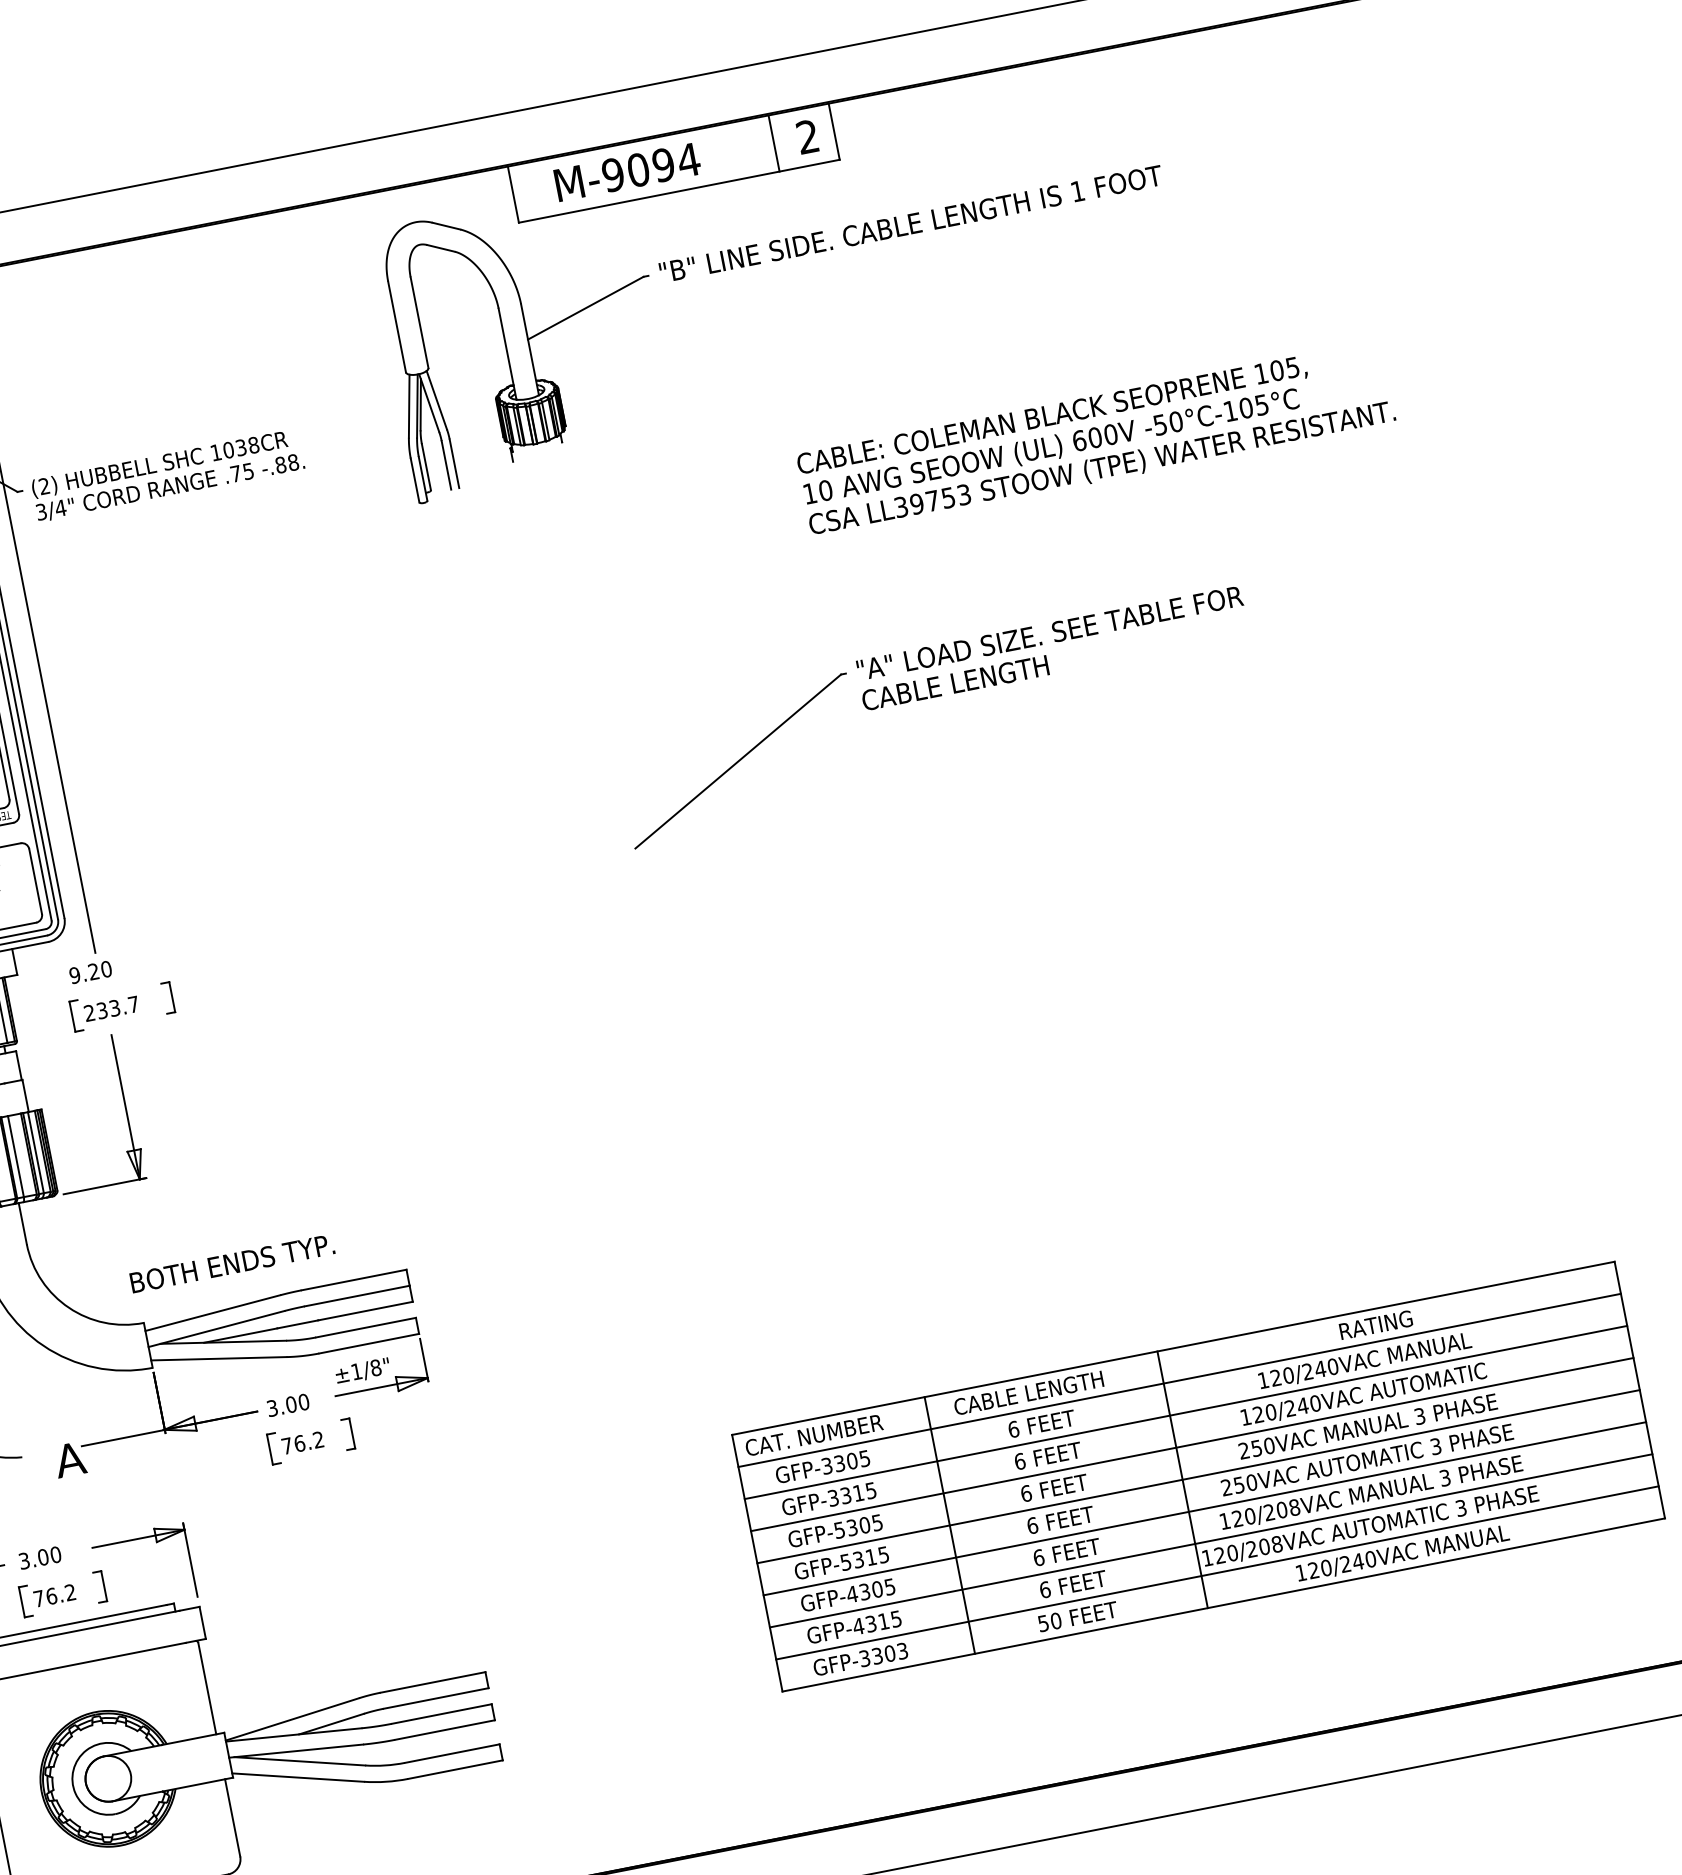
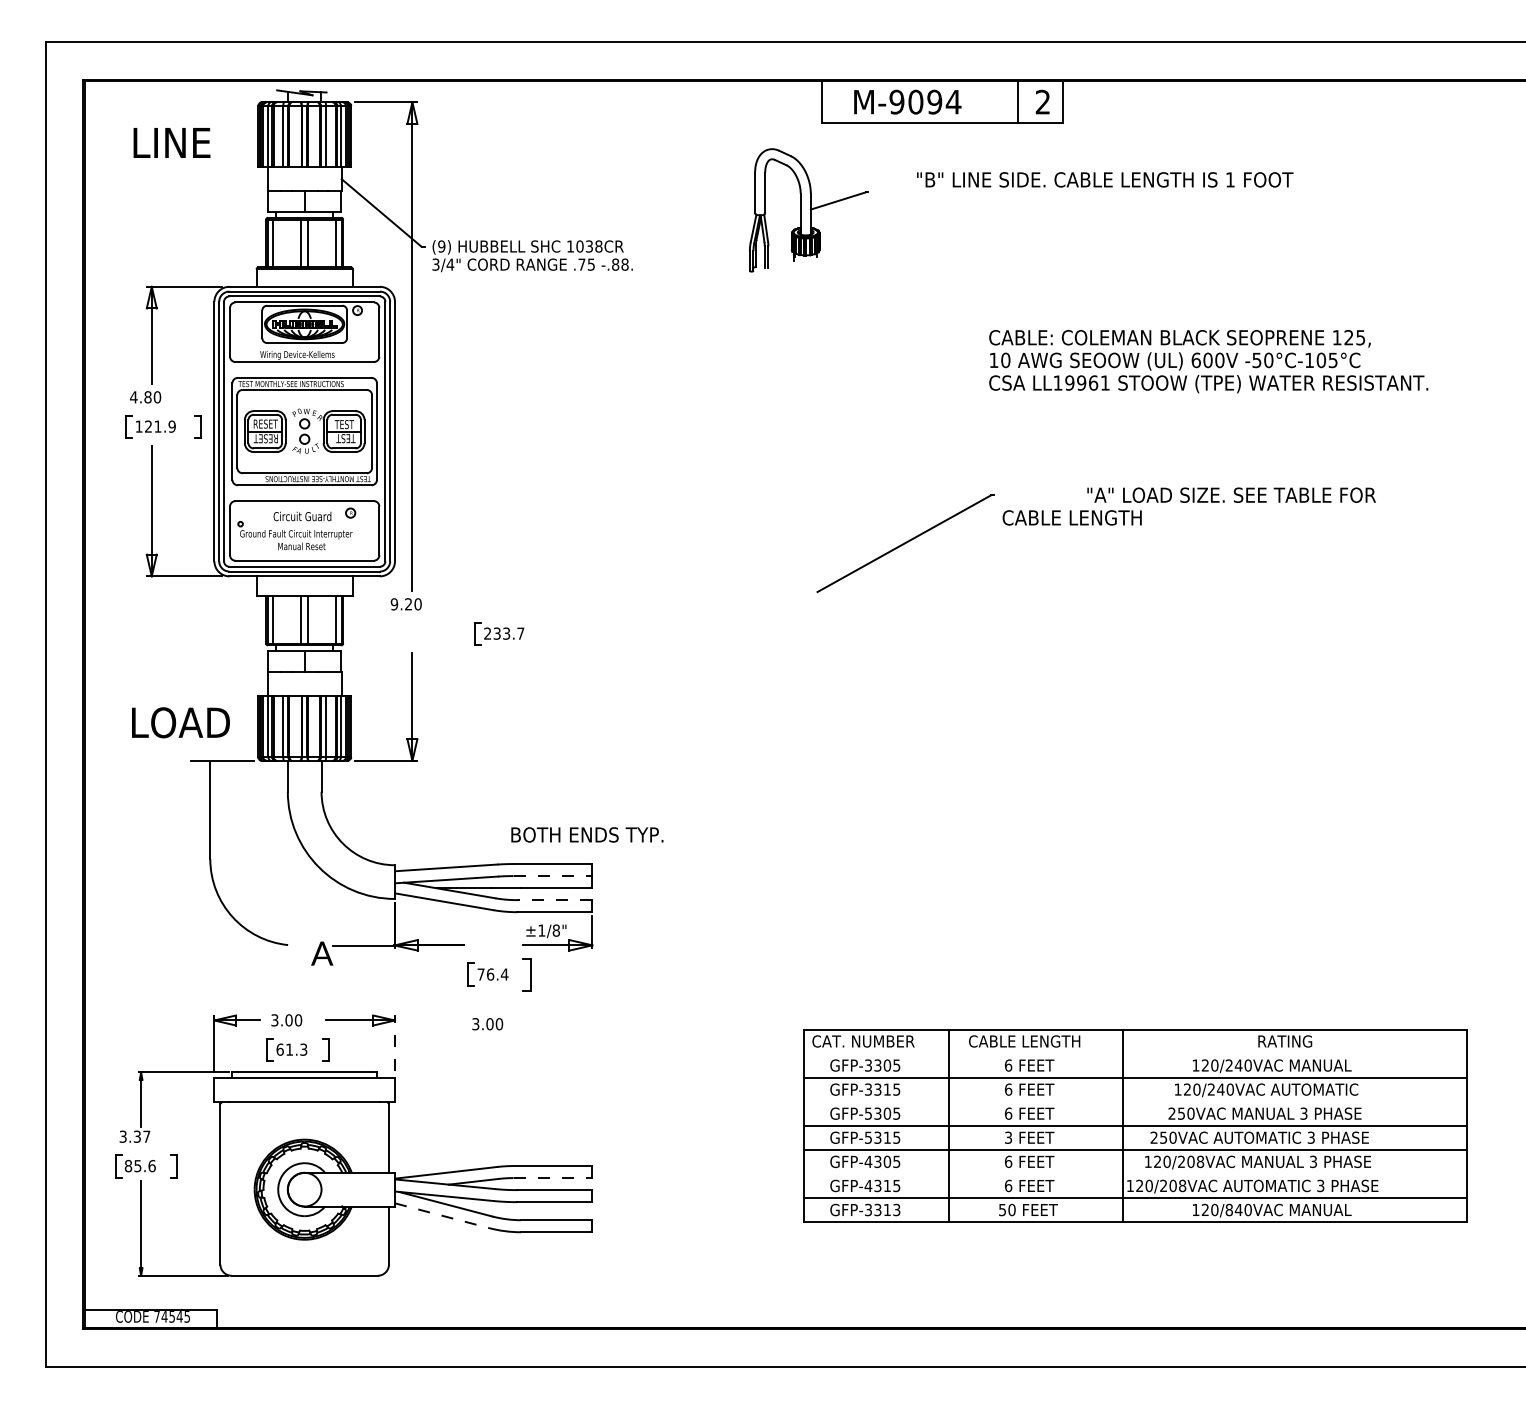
part: (523, 342) -> (808, 210), size x0.6
text: (1276, 370) -> (1348, 337), 105, -> 125,
text: (44, 486) -> (441, 246), (2) -> (9)
text: (932, 500) -> (1081, 382), LL39753 -> LL19961
text: (1049, 632) -> (1231, 494), moved
part: (167, 997) -> (458, 633), removed
part: (105, 1009) -> (499, 633), moved
text: (232, 1263) -> (587, 834), moved
line: (358, 1296) -> (553, 876), solid -> dashed
line: (365, 1328) -> (554, 900), solid -> dashed
line: (1179, 1380) -> (1135, 1053), removed
text: (288, 1405) -> (487, 1024), moved
part: (347, 1434) -> (526, 974), size x1.4
text: (318, 1439) -> (504, 974), 76.2 -> 76.4
line: (1192, 1444) -> (1135, 1101), removed
text: (1032, 1525) -> (1008, 1137), 6 -> 3
line: (1211, 1541) -> (1135, 1174), removed
line: (189, 1560) -> (394, 1043), solid -> dashed
text: (1344, 1565) -> (1228, 1210), 120/240VAC -> 120/840VAC
text: (54, 1595) -> (291, 1049), 76.2 -> 61.3
text: (890, 1652) -> (887, 1209), GFP-3303 -> GFP-3313
line: (436, 1698) -> (553, 1178), solid -> dashed
line: (298, 1777) -> (442, 1215), solid -> dashed

